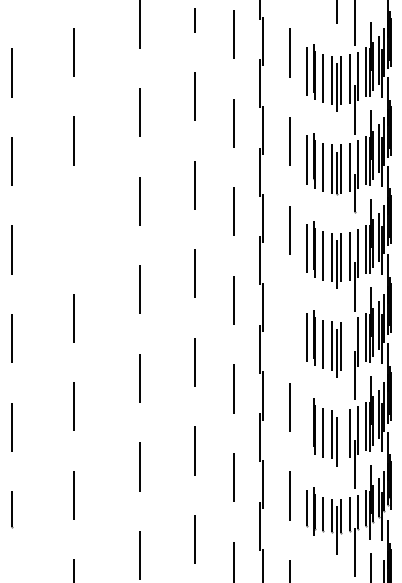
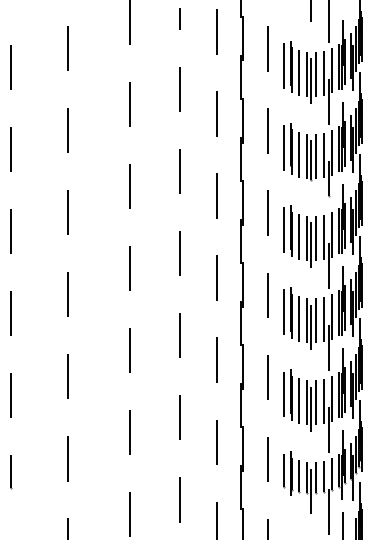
line: (73, 229) -> (67, 212), added
line: (289, 319) -> (267, 295), added
line: (349, 344) -> (323, 319), added
line: (307, 425) -> (284, 394), added
line: (340, 434) -> (315, 402), added

